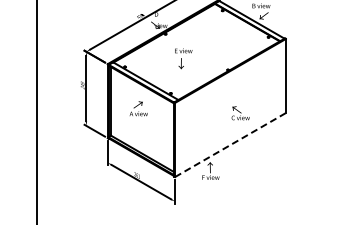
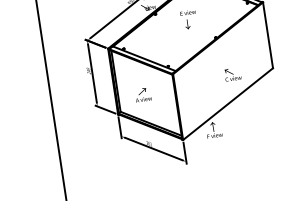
text: (183, 58) -> (188, 19), moved
text: (138, 108) -> (143, 94), moved
line: (230, 145) -> (228, 104), dashed -> solid

